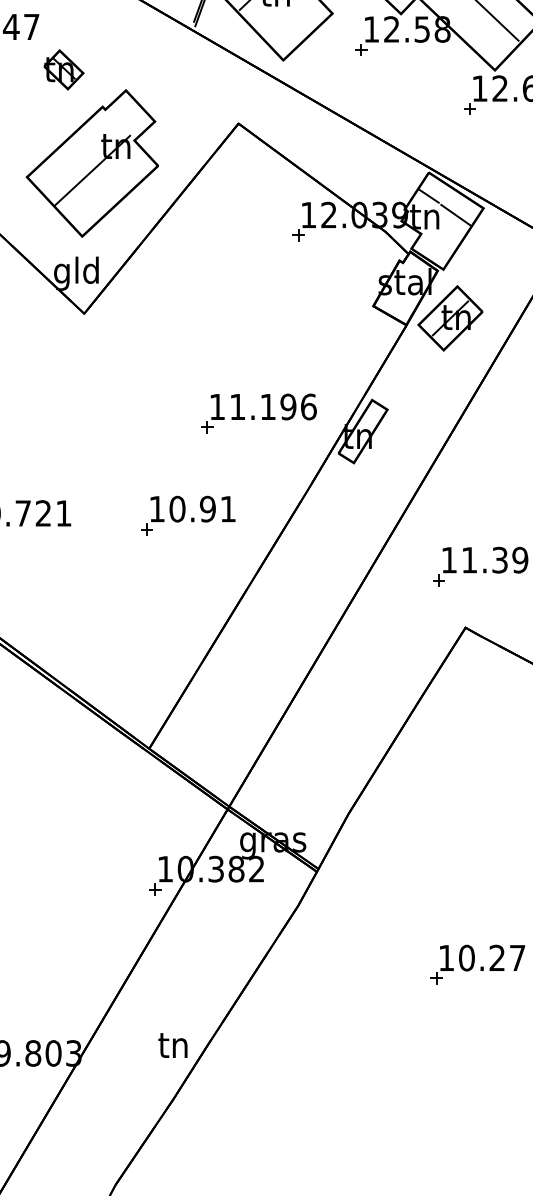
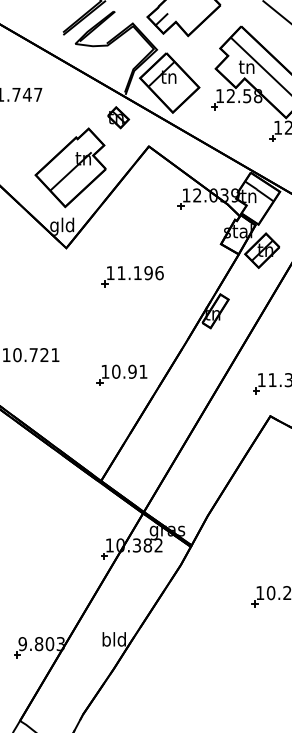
part: (63, 69) -> (118, 117), moved
part: (258, 413) -> (132, 276), moved
part: (187, 514) -> (121, 374), moved
text: (172, 1044) -> (113, 639), tn -> bld

